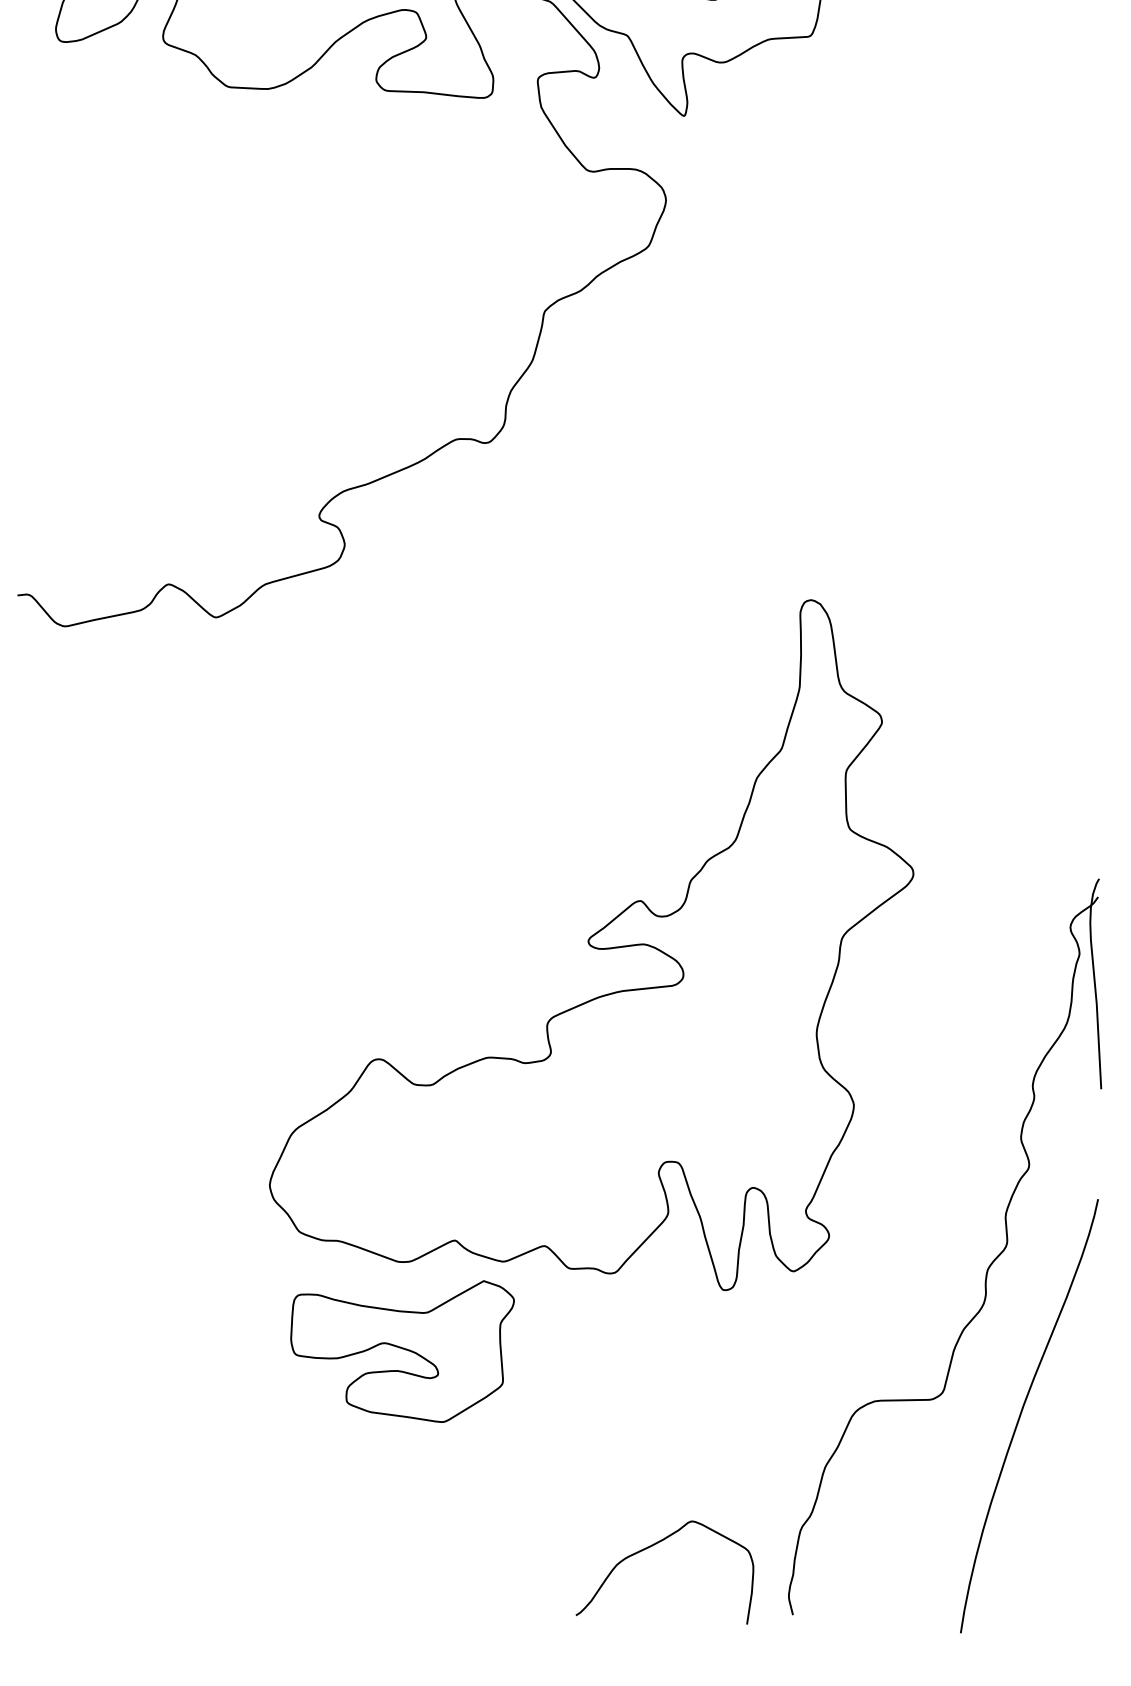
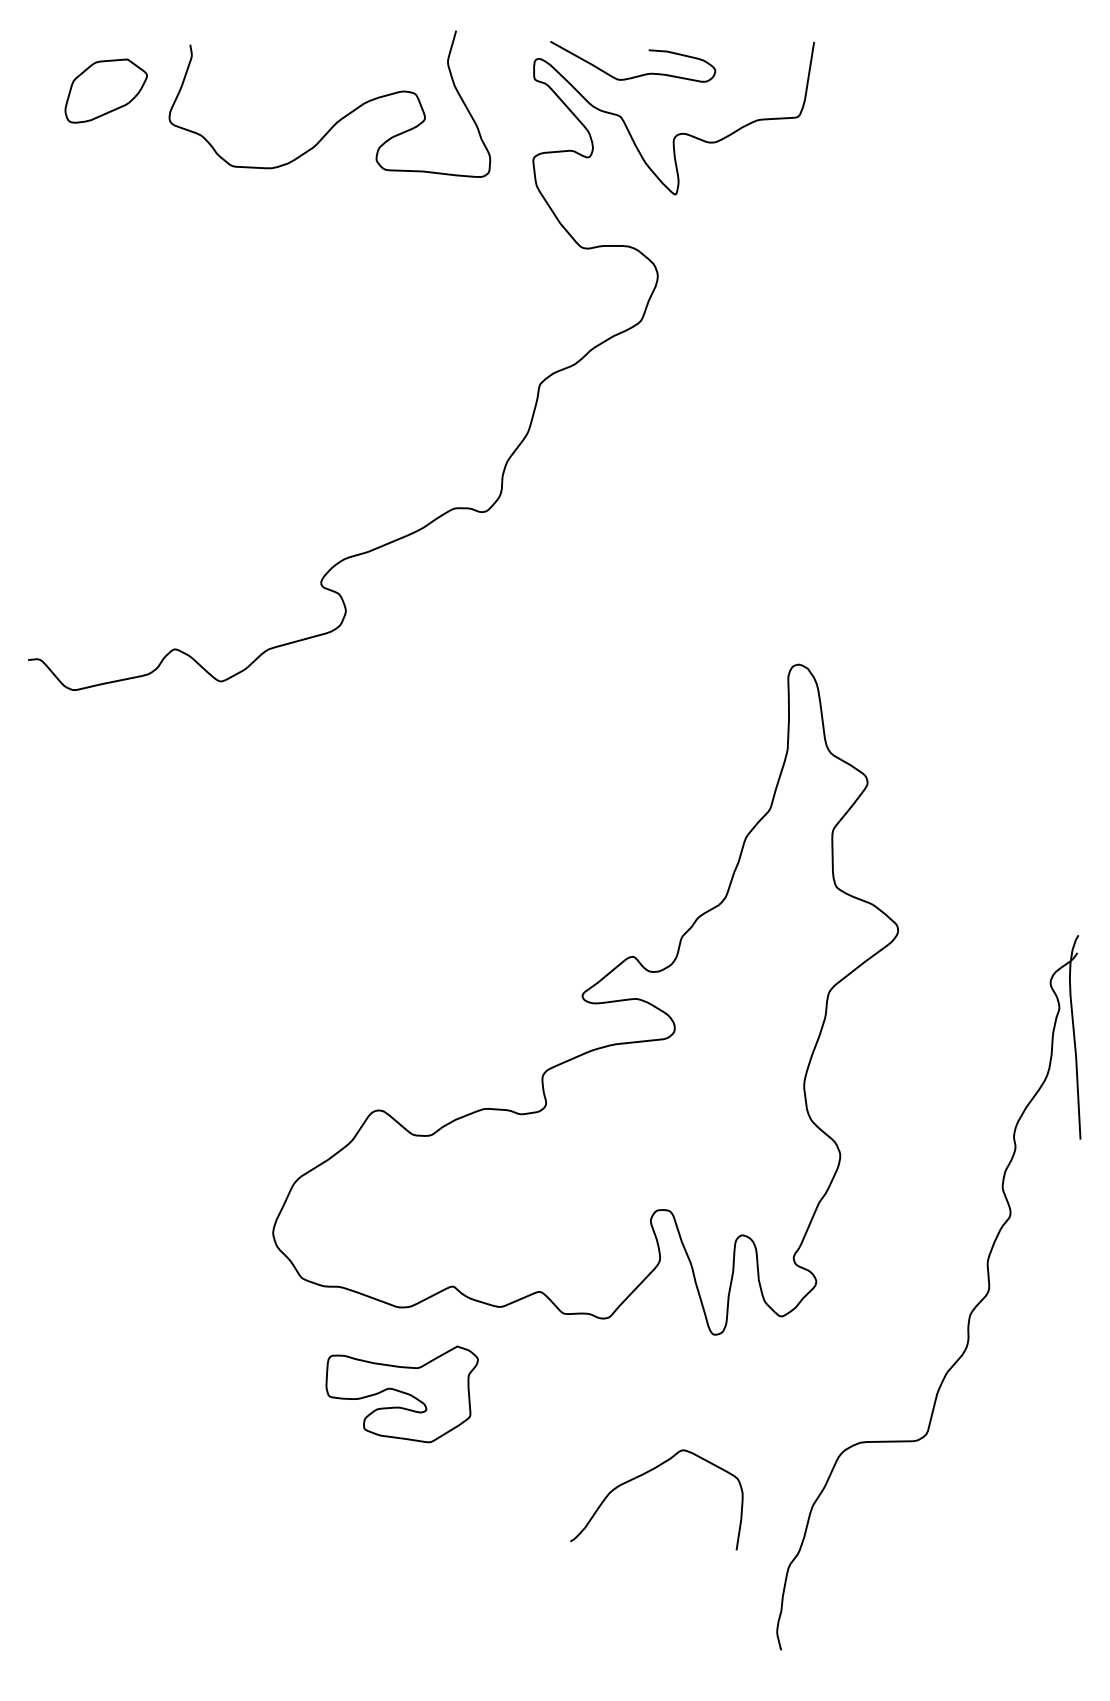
part: (403, 1351) -> (402, 1394), size x0.7
curve: (1021, 1414) -> (1003, 1455), removed
curve: (651, 1547) -> (643, 1475), moved

